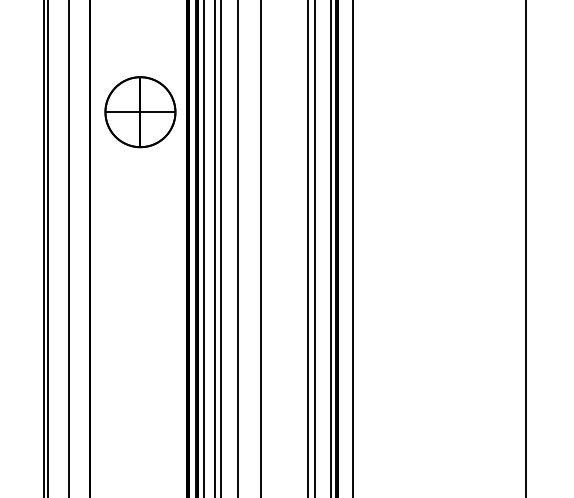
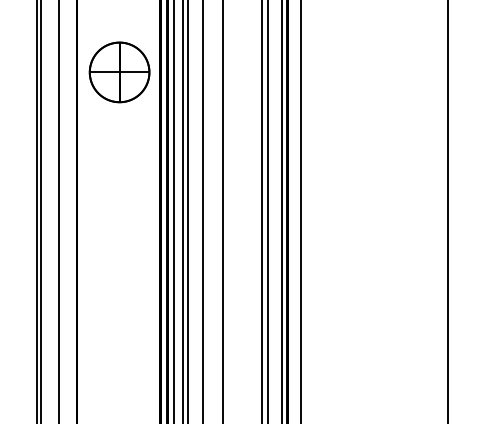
part: (140, 112) -> (119, 72), moved

